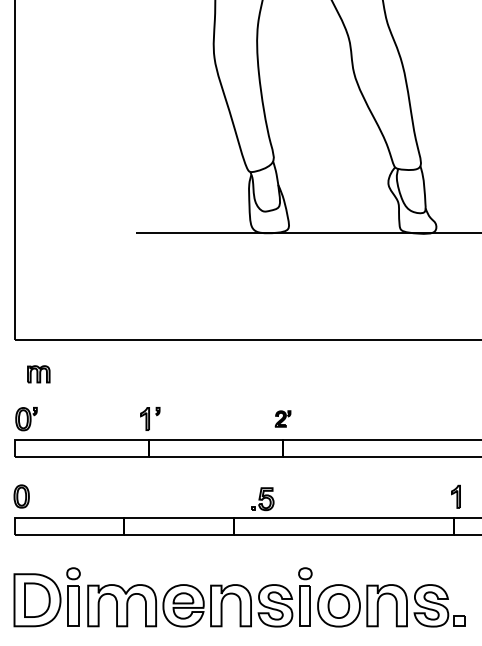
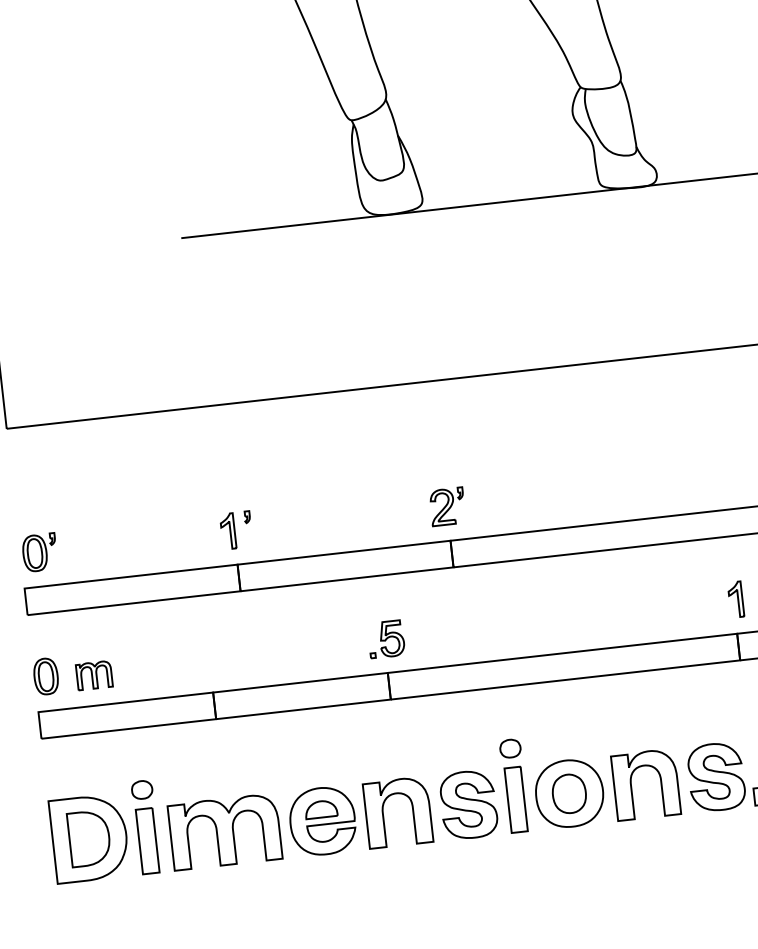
part: (38, 374) -> (93, 675), moved
part: (282, 418) -> (446, 506), size x1.43
part: (262, 499) -> (385, 639), moved

